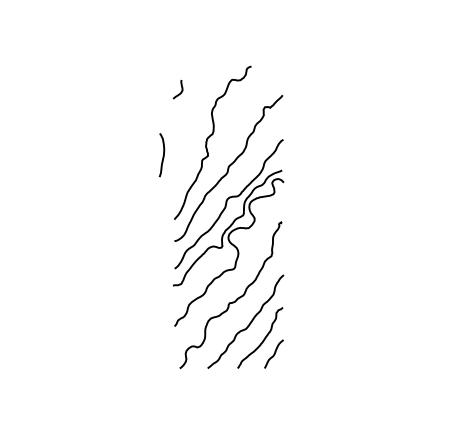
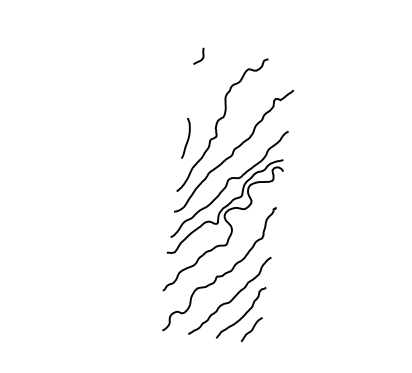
curve: (180, 91) -> (201, 58), moved
curve: (162, 155) -> (187, 138), moved

